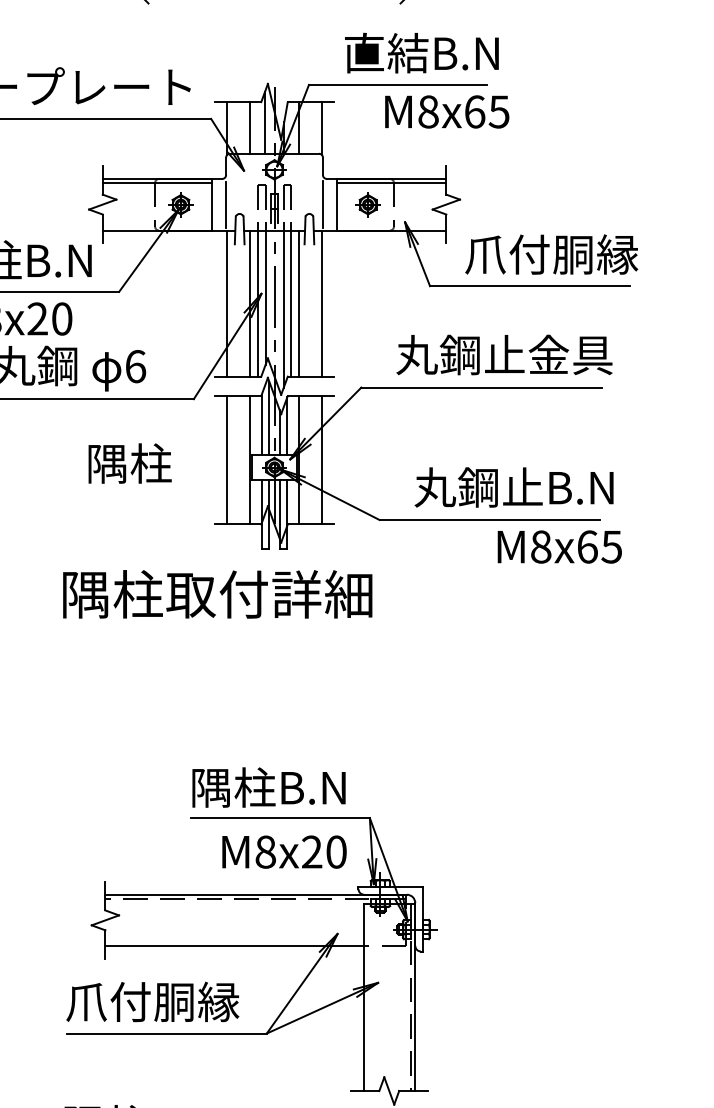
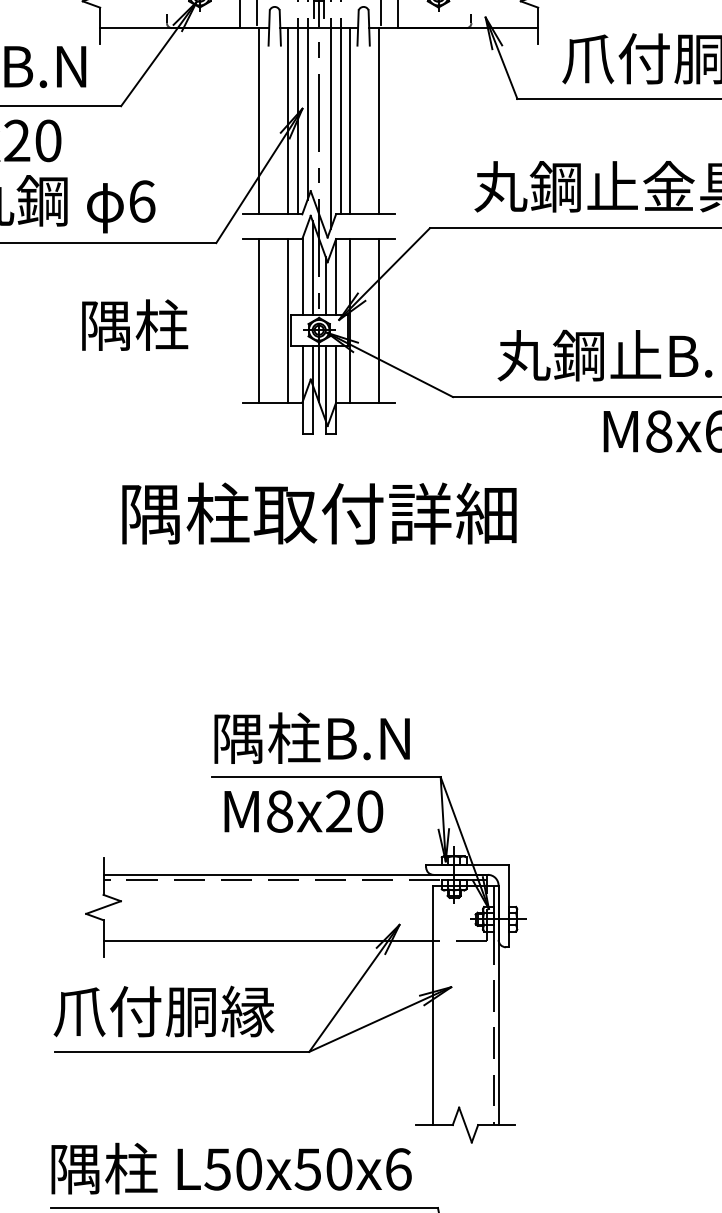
text: (217, 594) -> (319, 513), moved
text: (284, 851) -> (303, 810), moved

